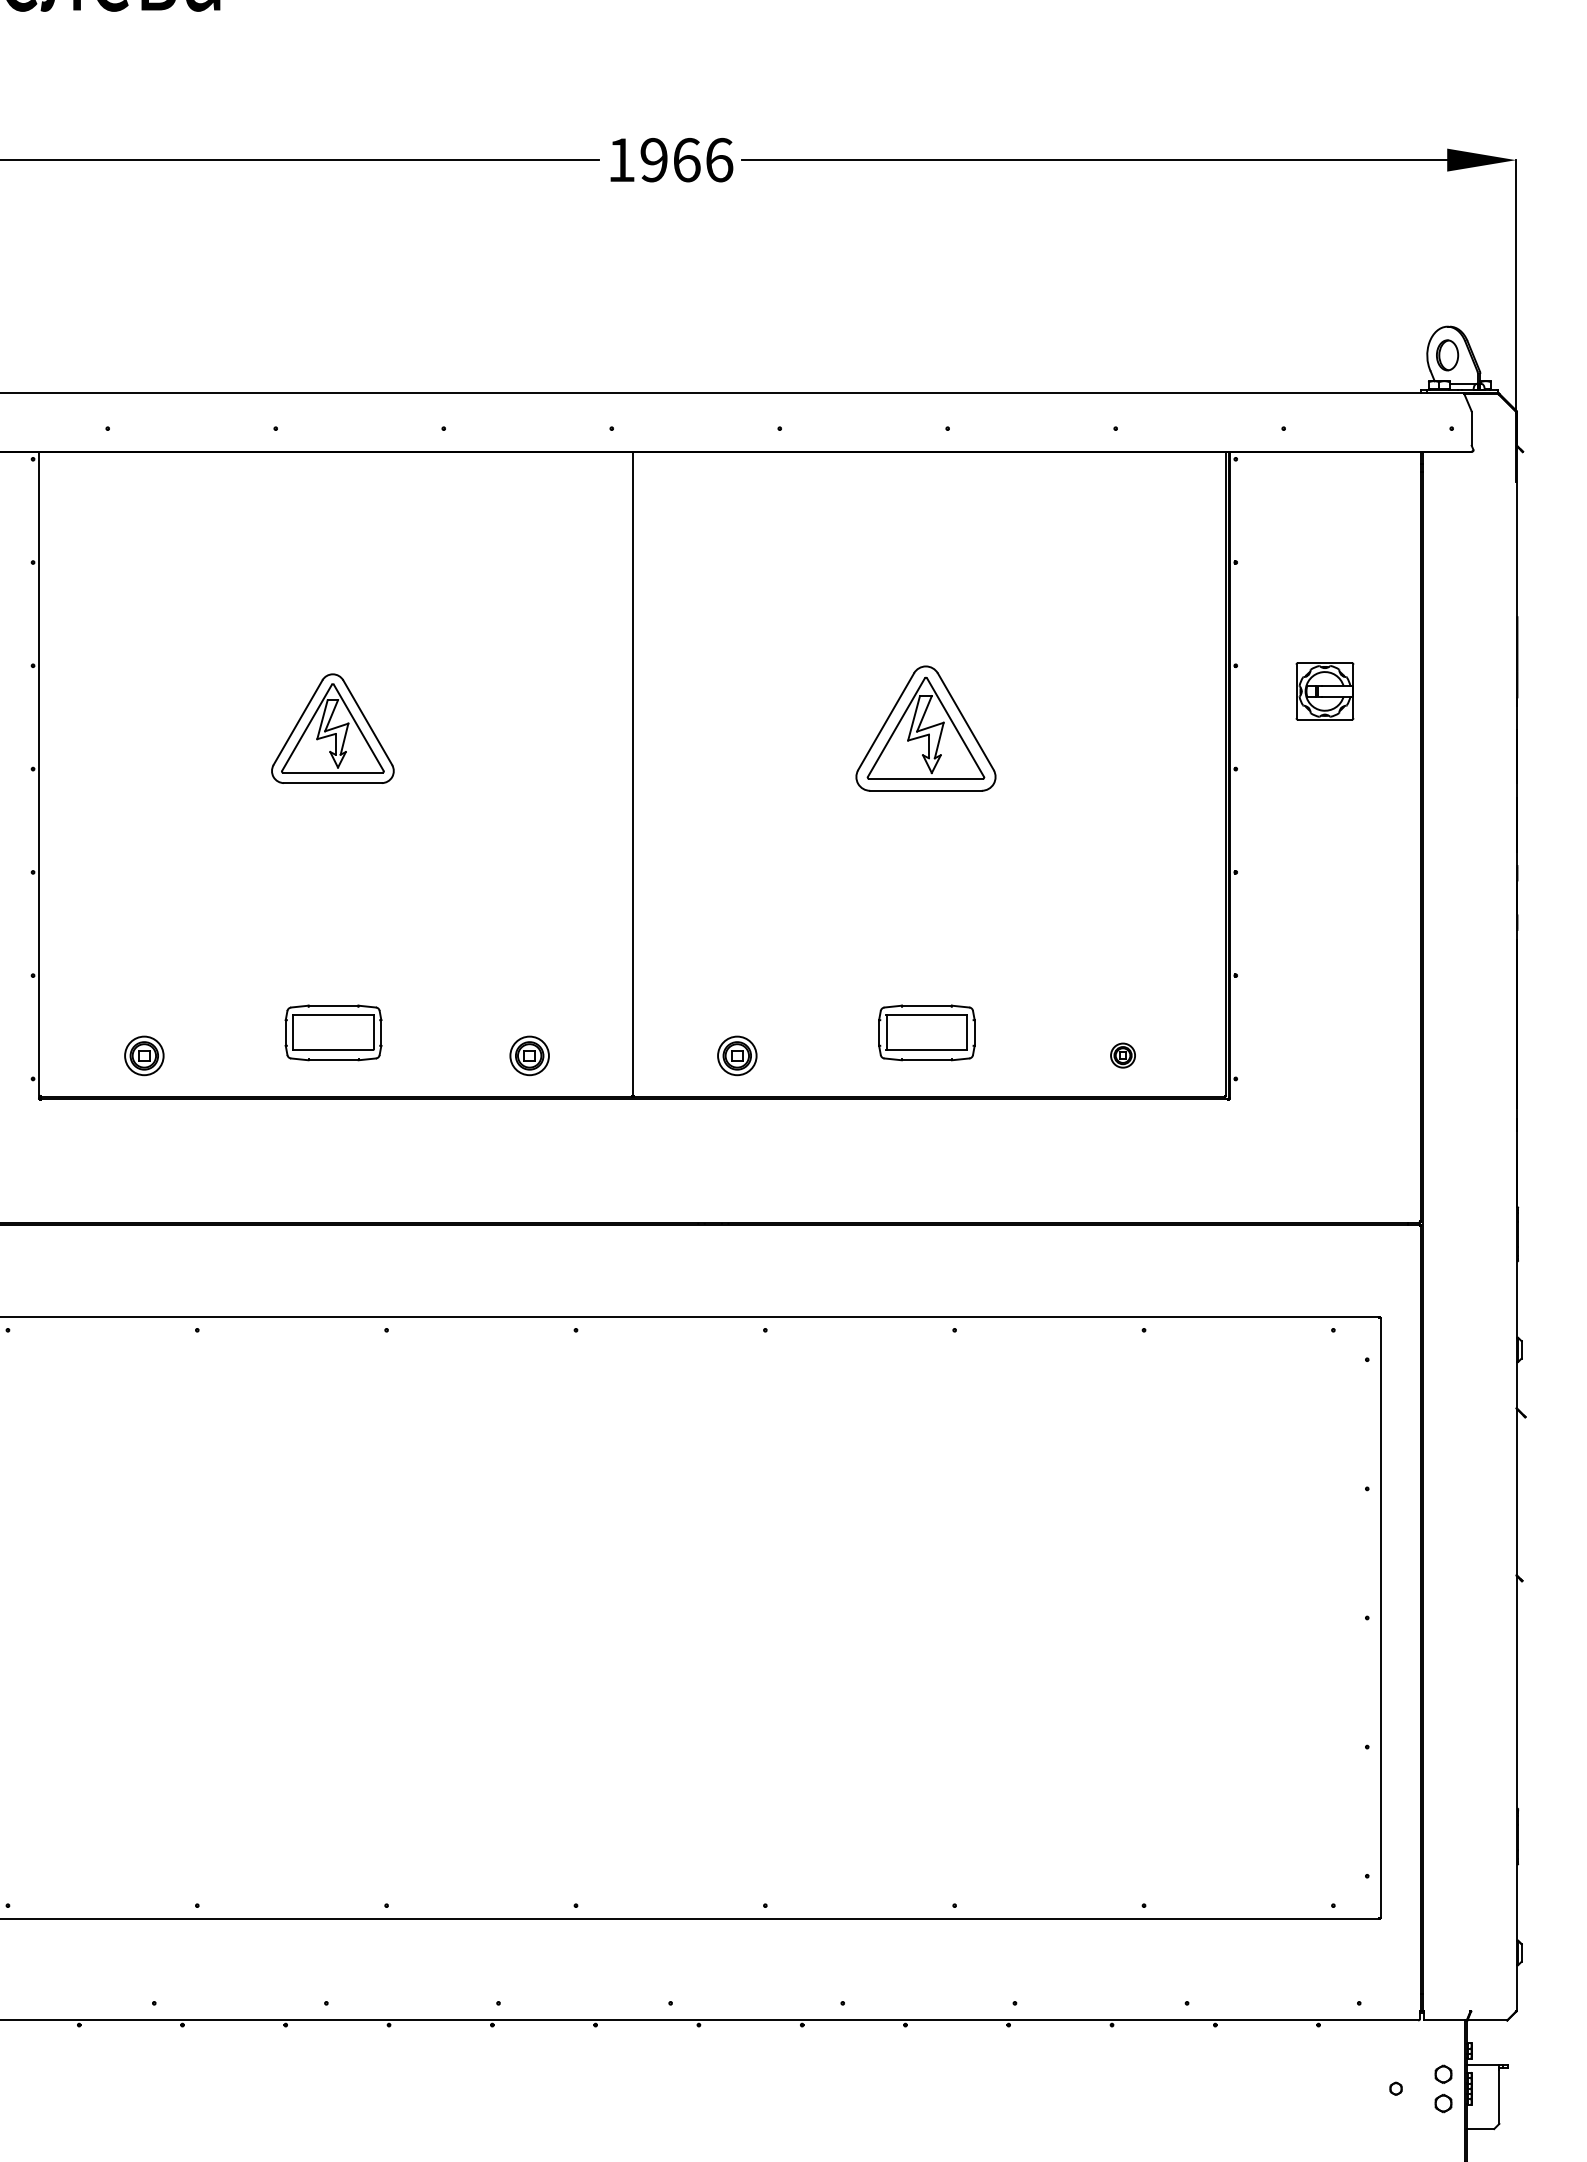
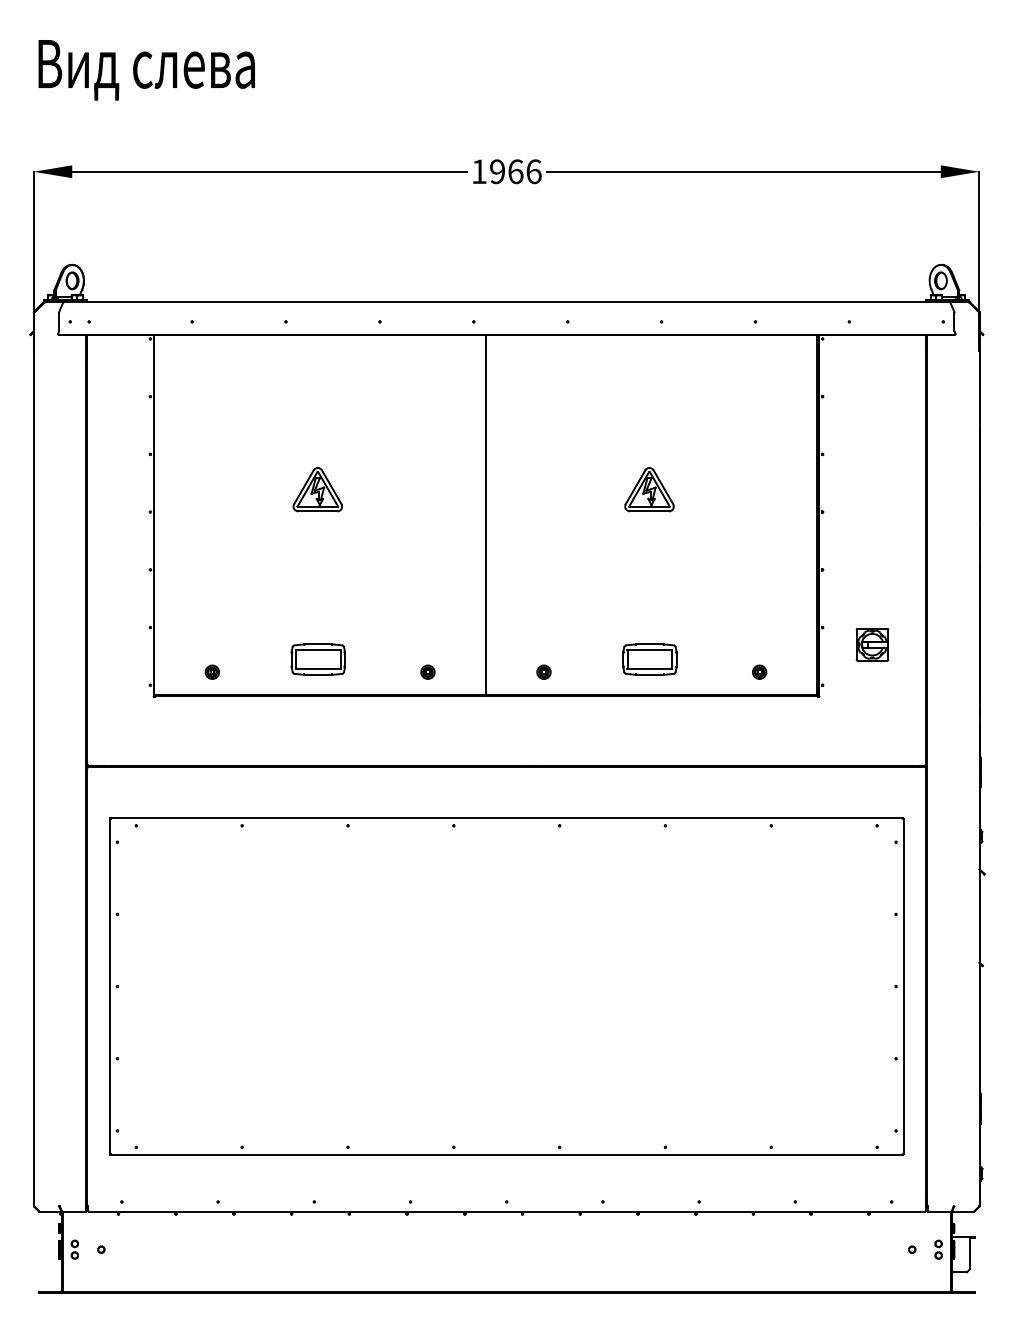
part: (1325, 691) -> (872, 644), moved
part: (332, 728) -> (317, 489), size x0.71
part: (926, 728) -> (649, 489), size x0.62
part: (142, 1054) -> (211, 671), size x0.62
part: (528, 1054) -> (427, 671), size x0.62
part: (736, 1054) -> (543, 671), size x0.62
part: (1443, 2088) -> (938, 1249), size x0.71

